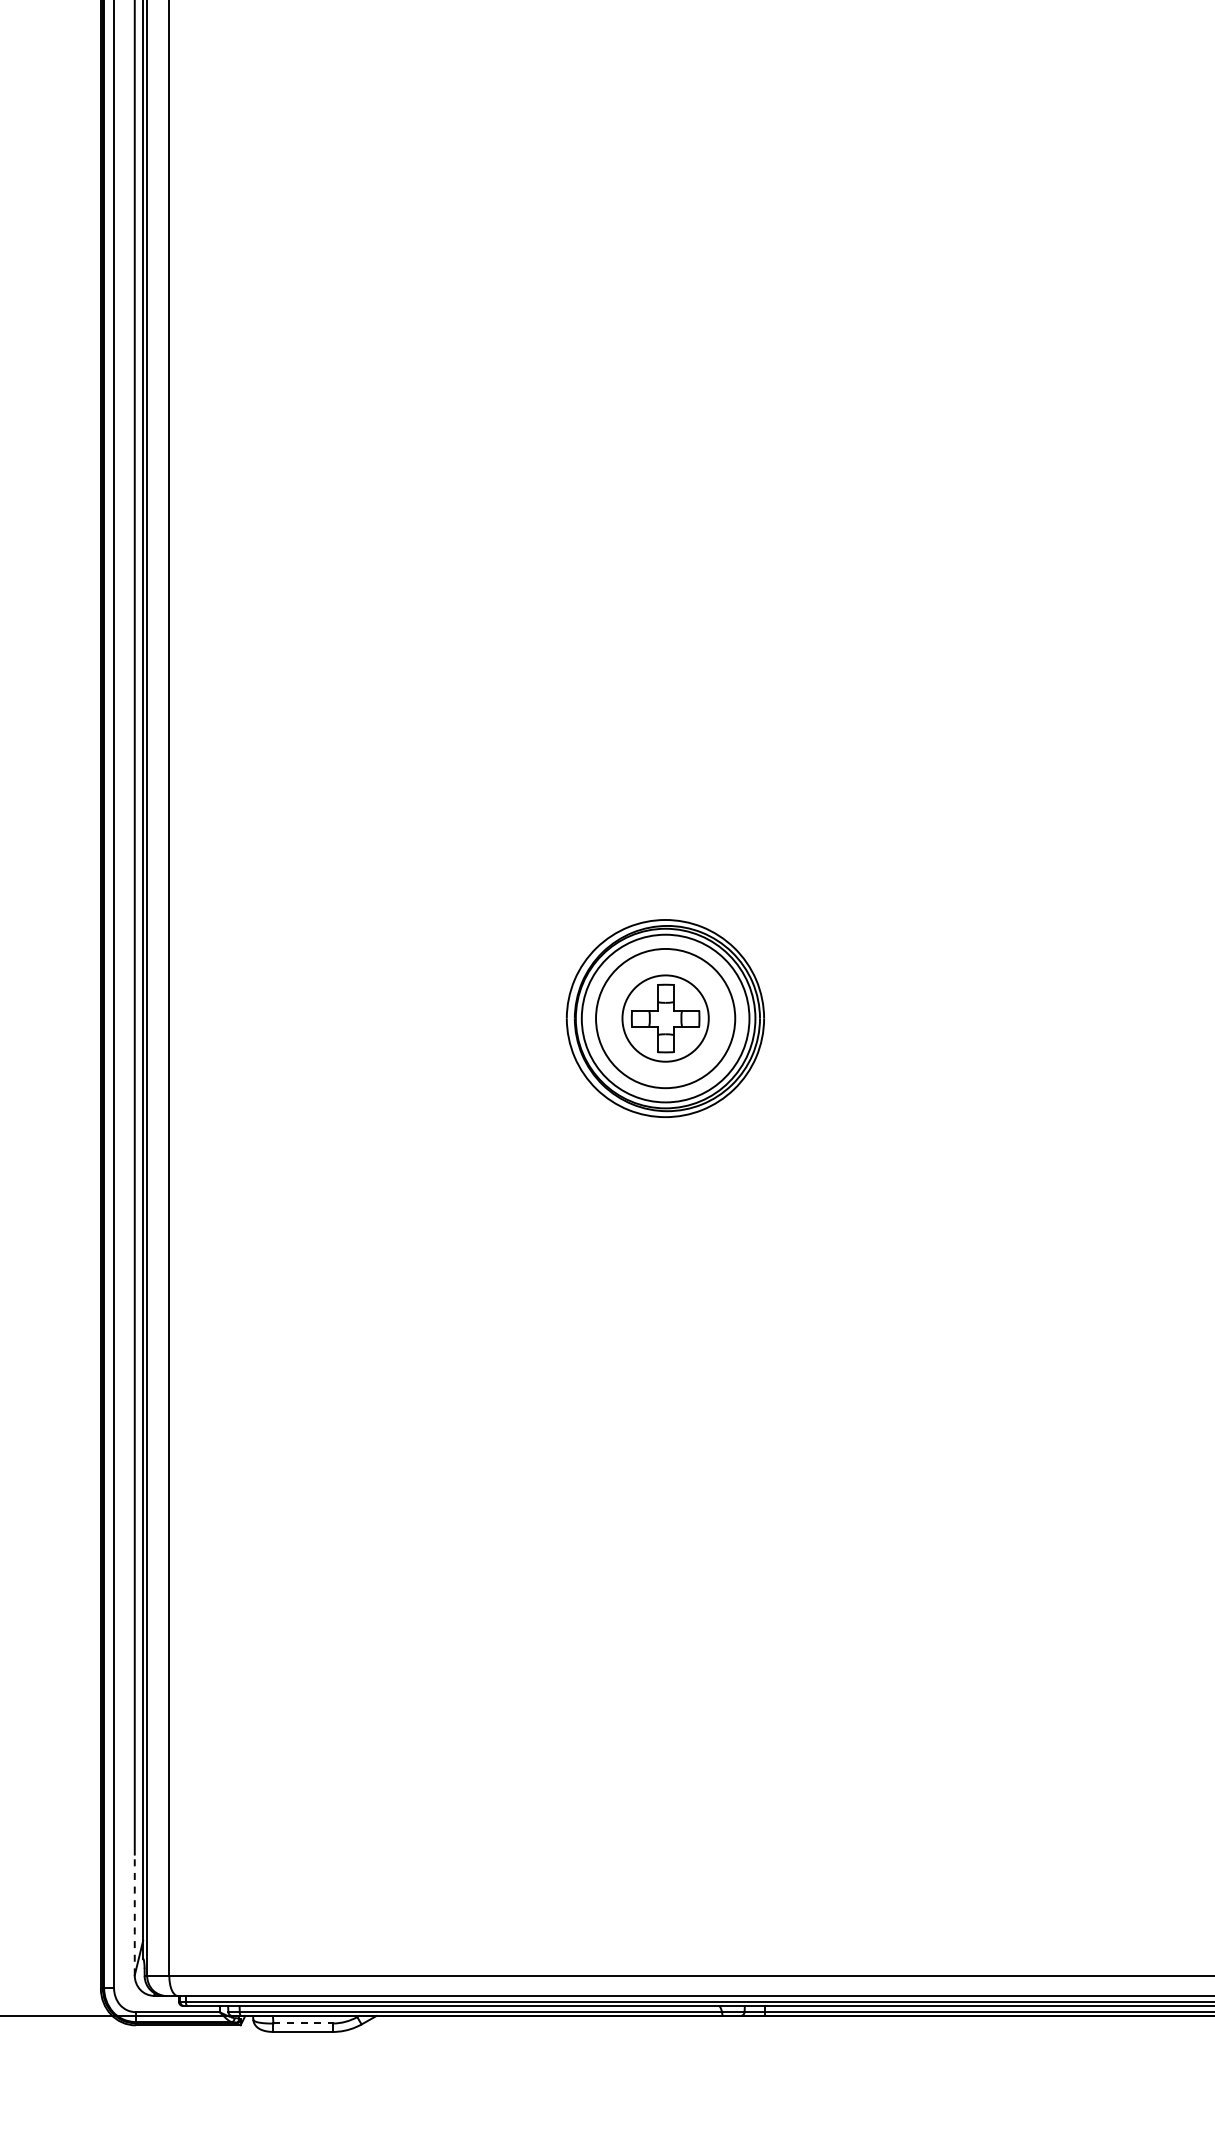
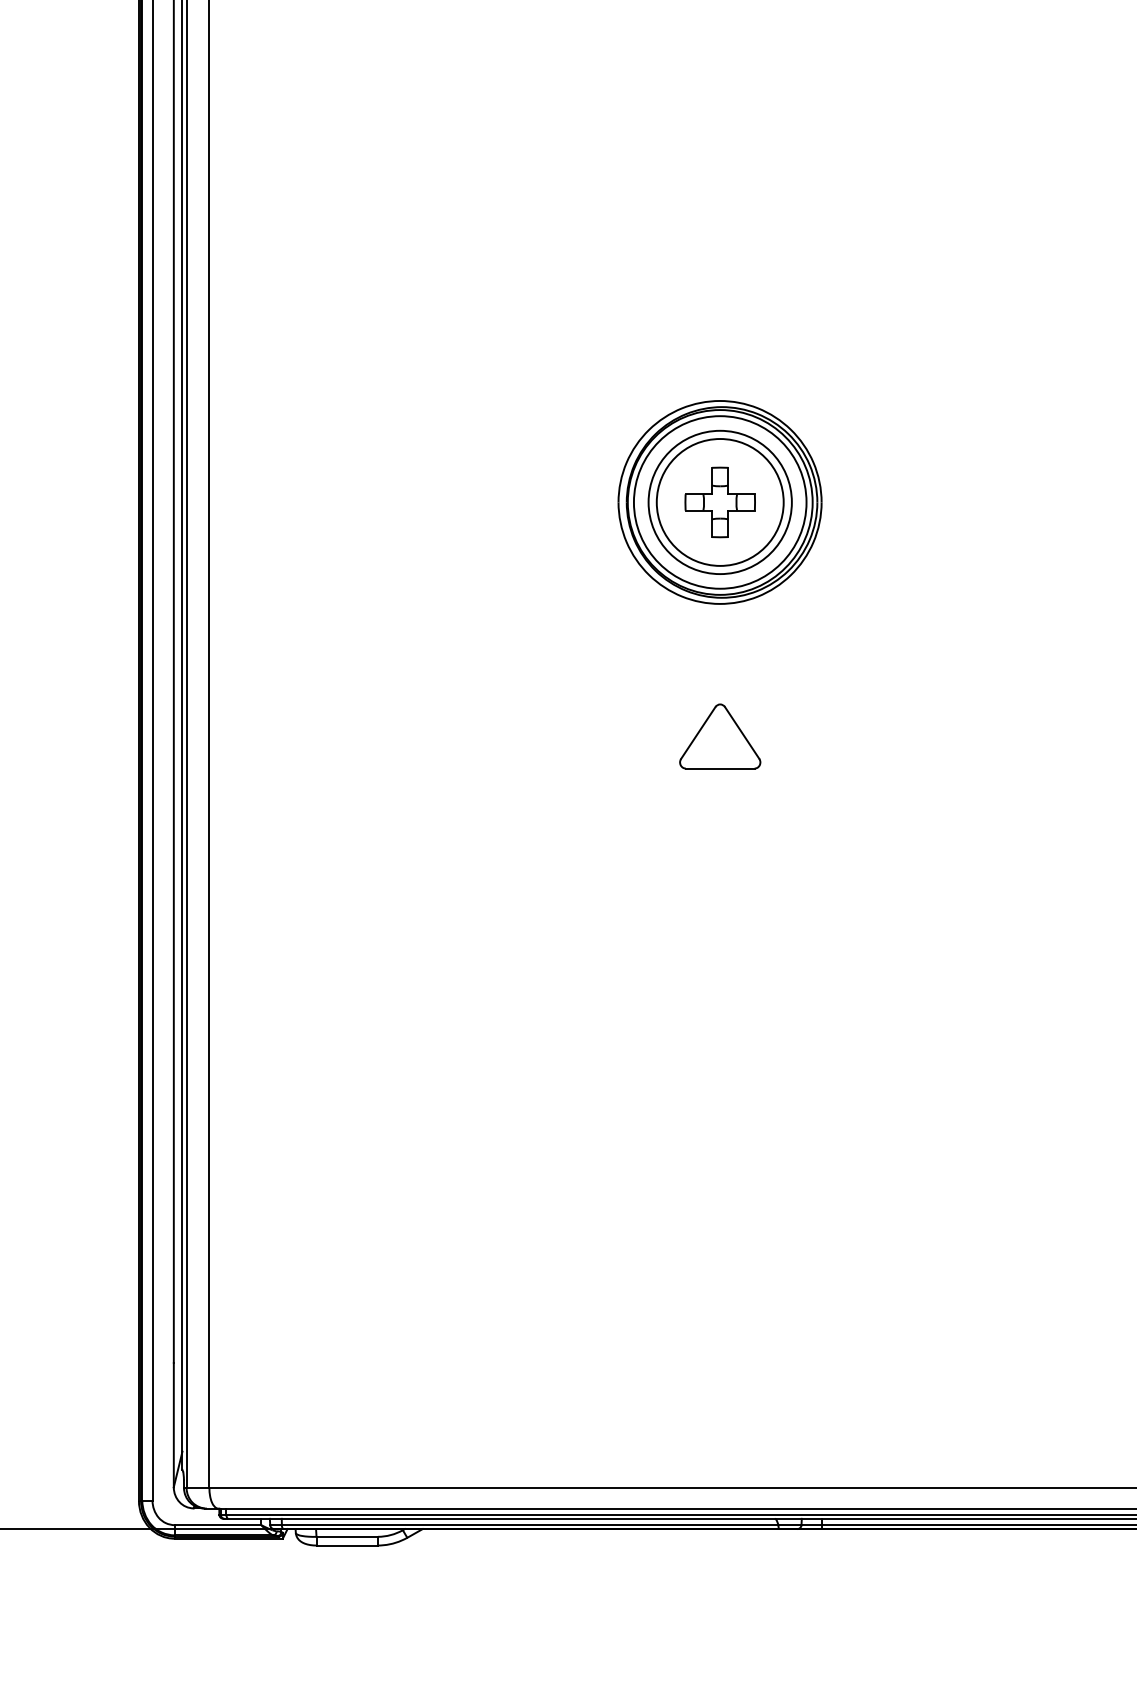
circle: (665, 1018) -> (720, 502), size x1.43
part: (665, 1245) -> (720, 736), added
line: (134, 1914) -> (173, 1424), dashed -> solid
line: (303, 2023) -> (347, 1536), dashed -> solid

